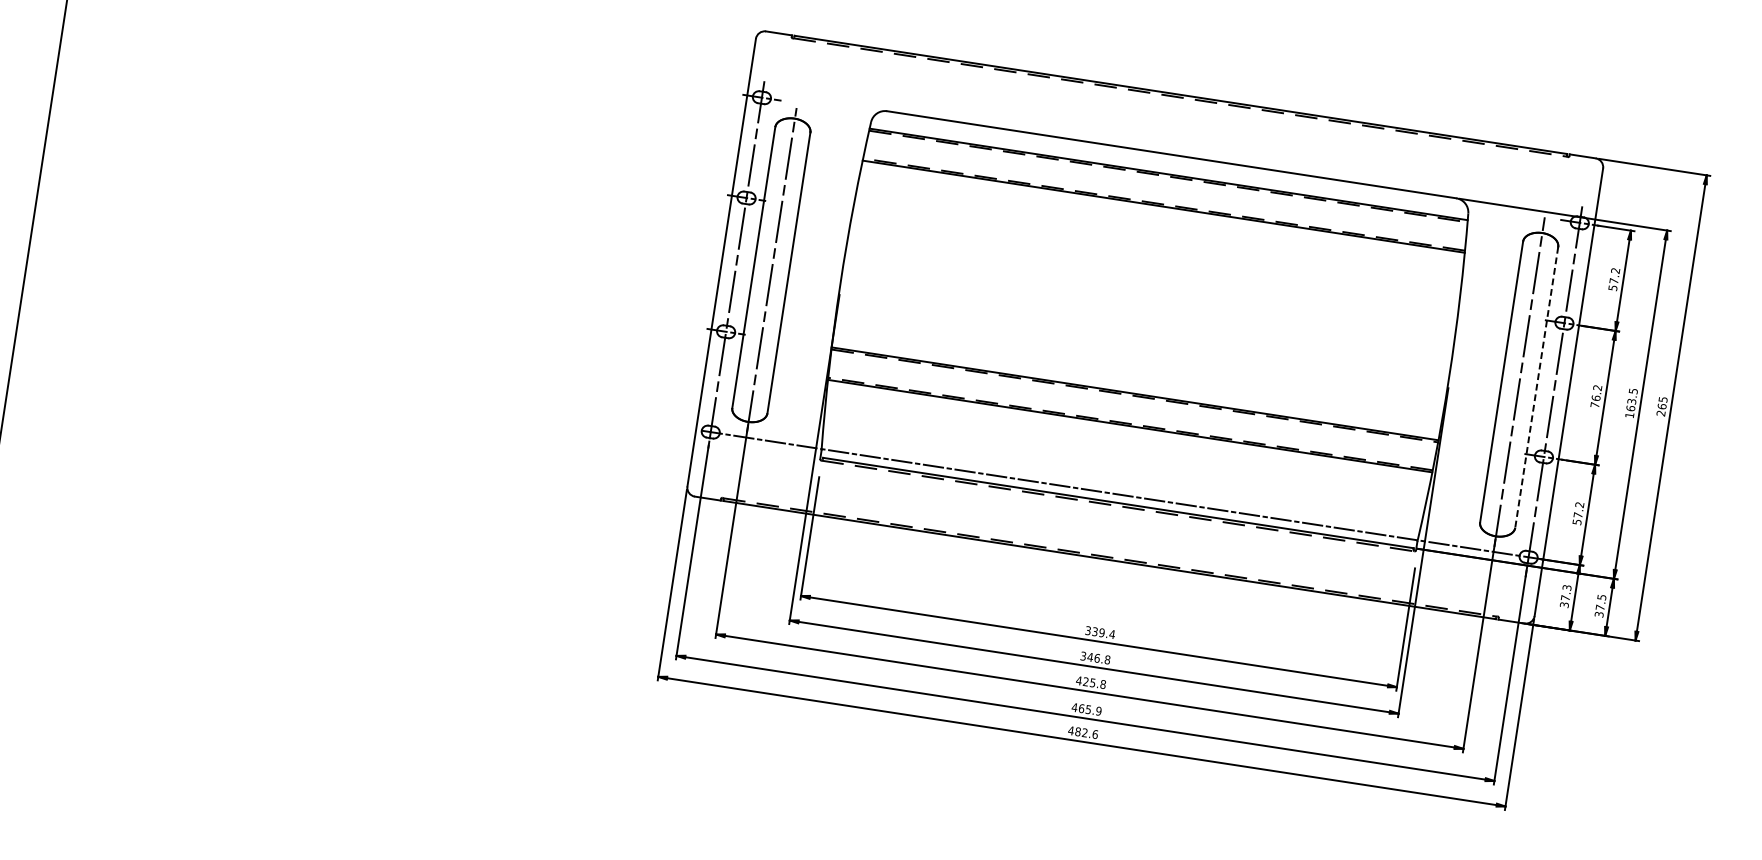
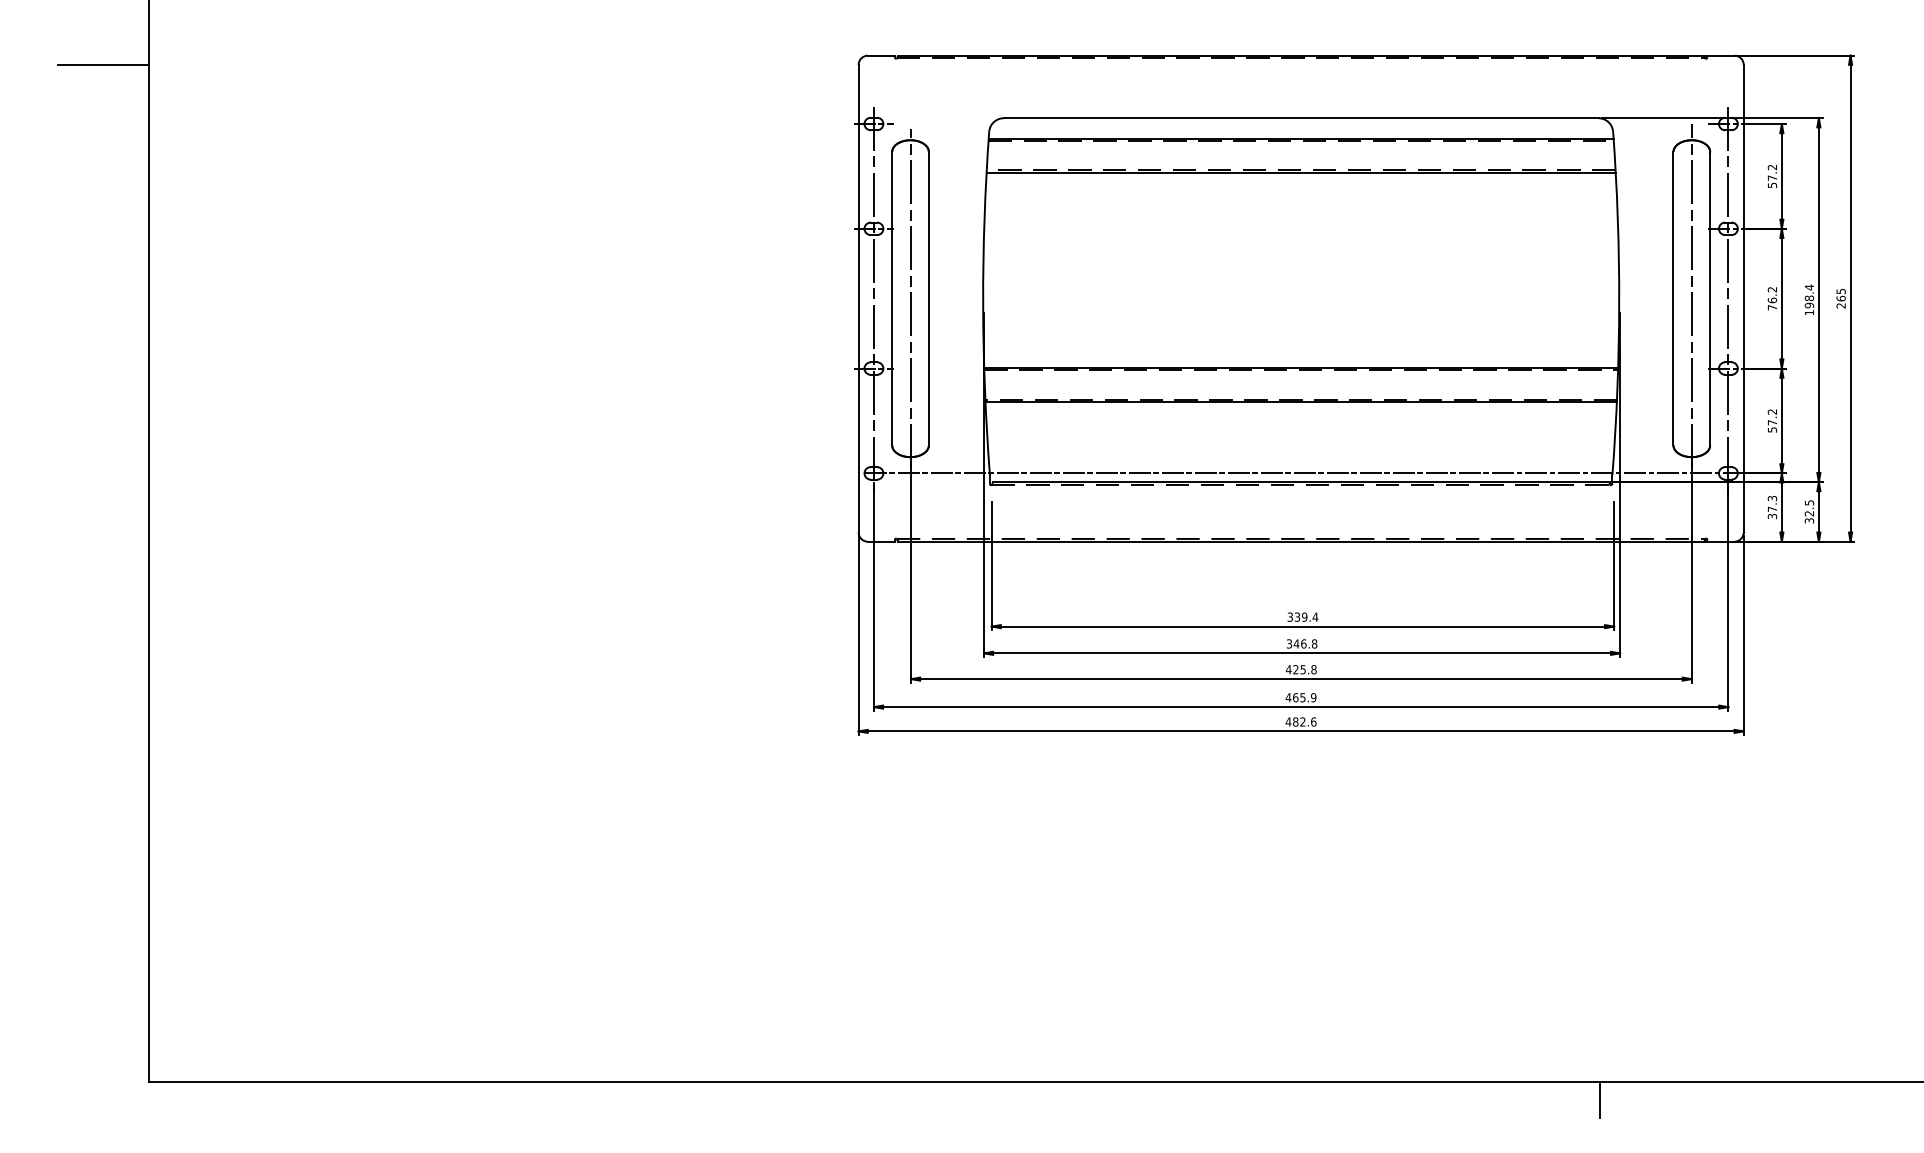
line: (1537, 387) -> (1710, 298), dashed -> solid
text: (1632, 399) -> (1809, 296), 163.5 -> 198.4
text: (1599, 607) -> (1808, 513), 37.5 -> 32.5

